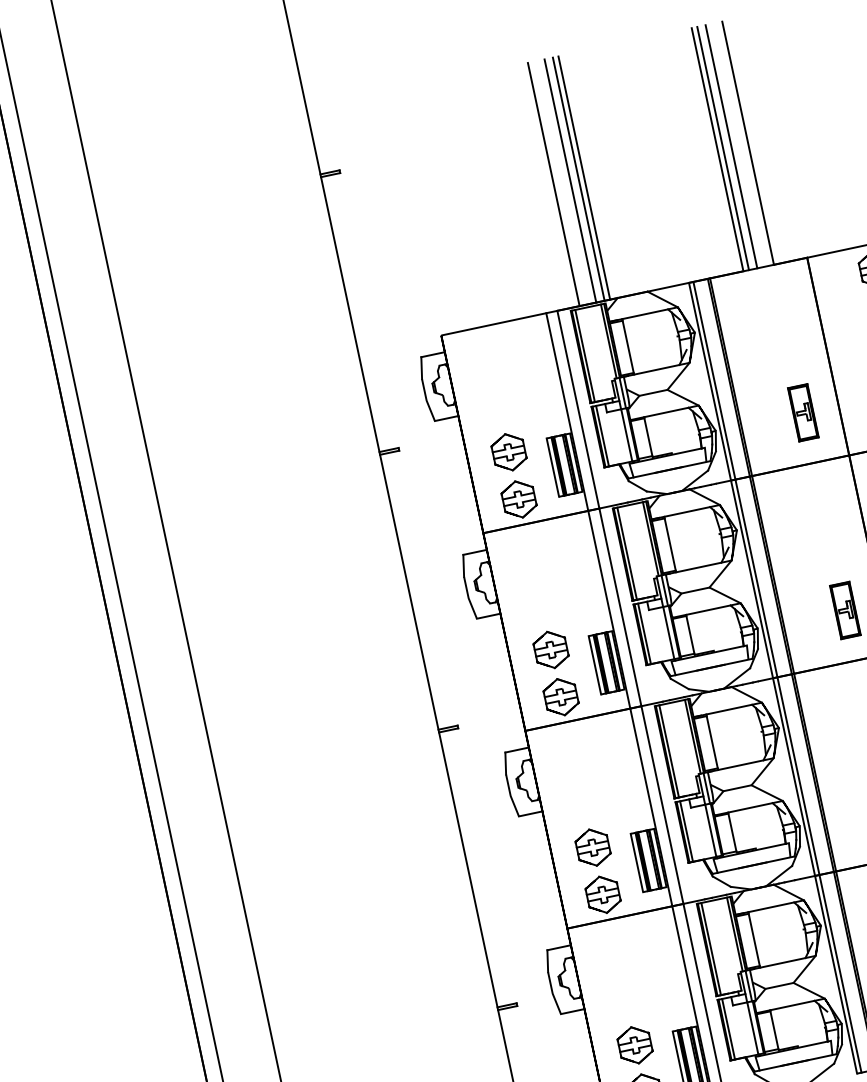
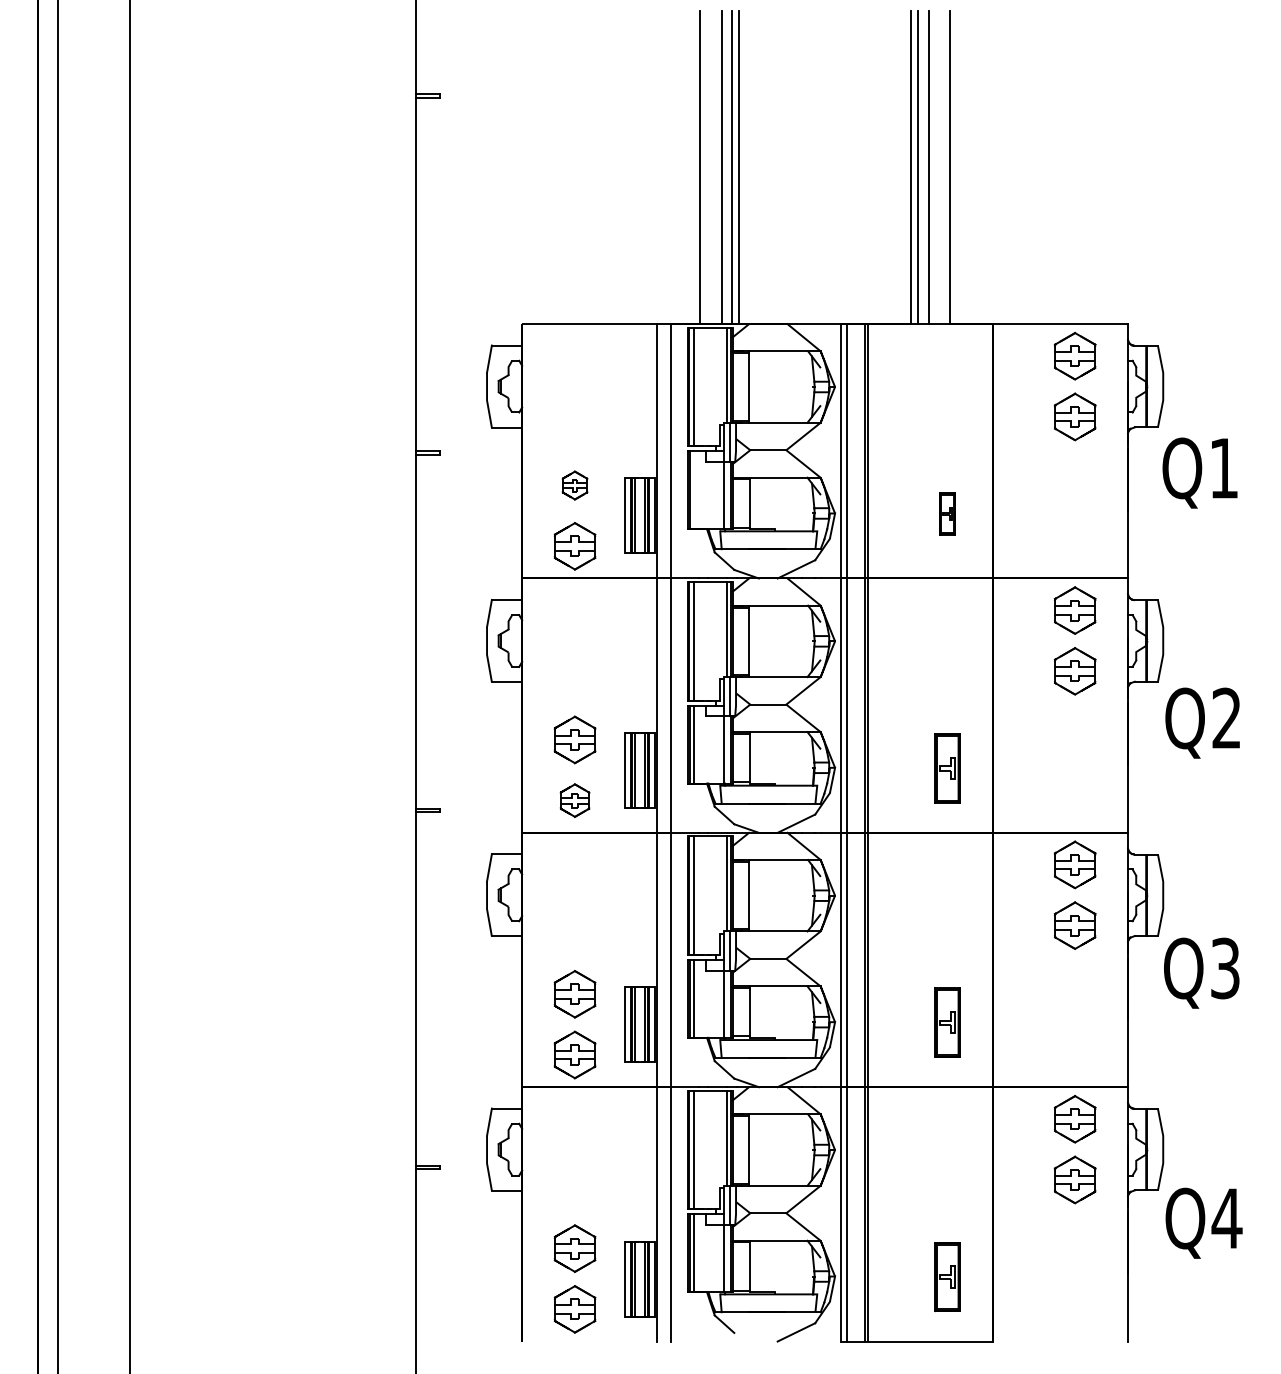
part: (803, 412) -> (947, 513), size x0.6
line: (602, 436) -> (694, 490), removed
part: (508, 452) -> (574, 485), size x0.6
part: (560, 697) -> (574, 800), size x0.7

